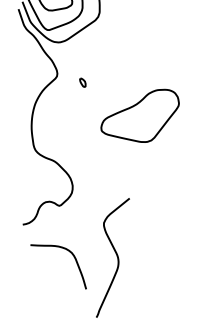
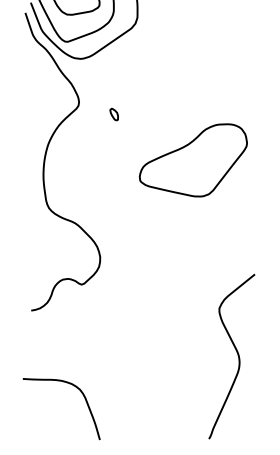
curve: (73, 257) -> (82, 395), moved
curve: (117, 257) -> (237, 355), moved

